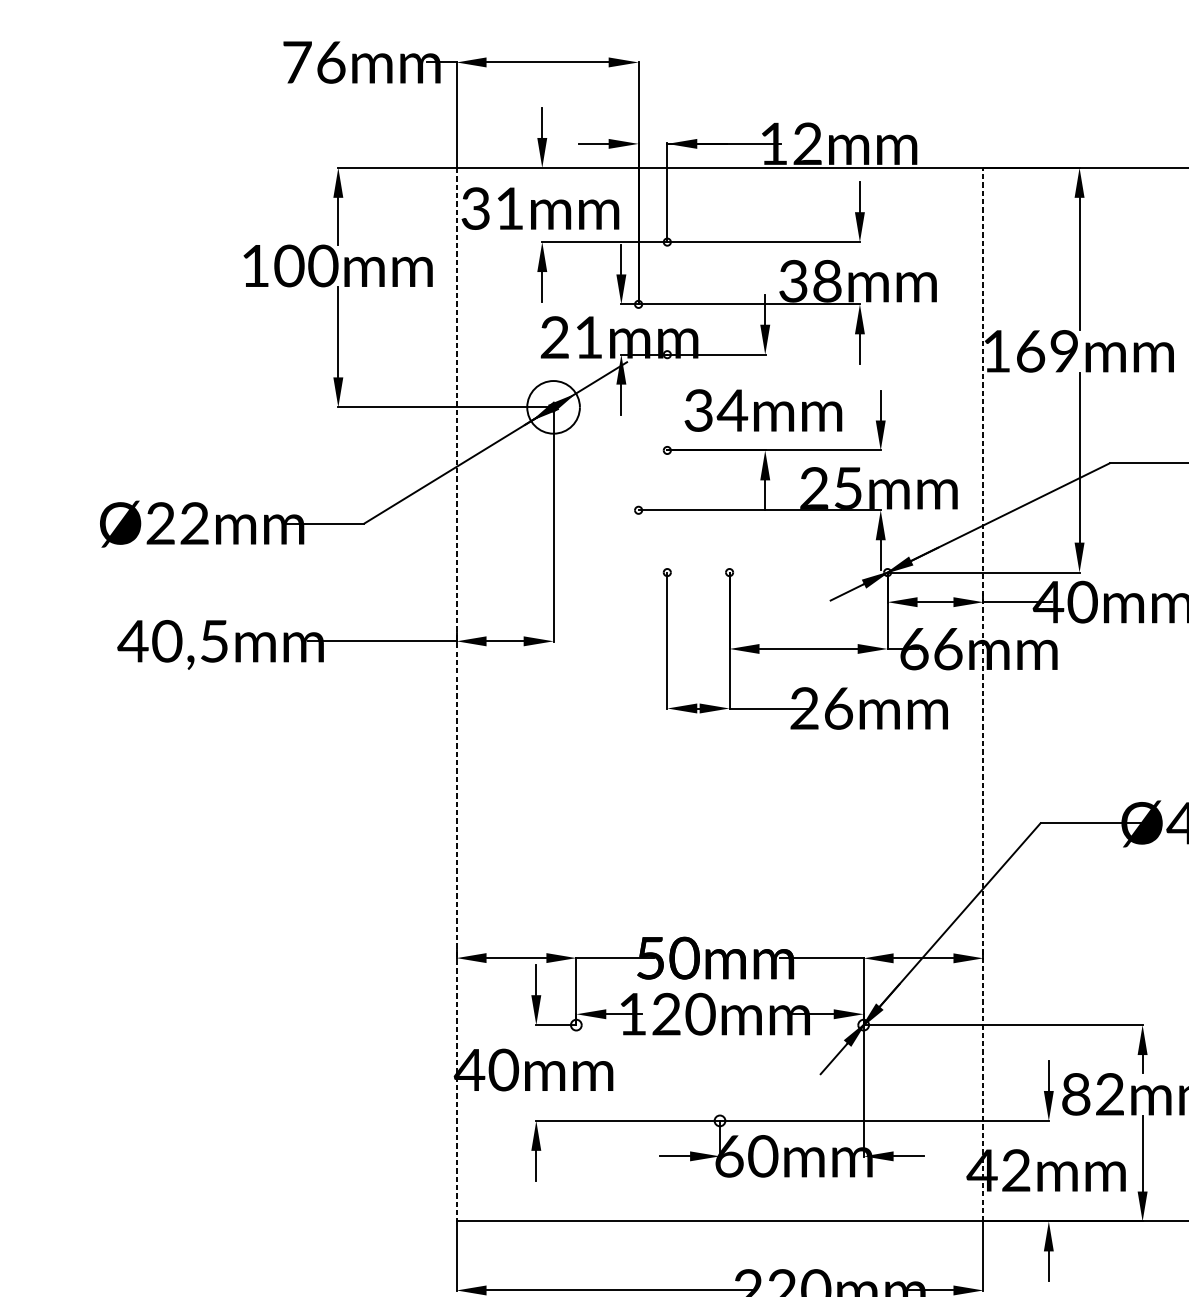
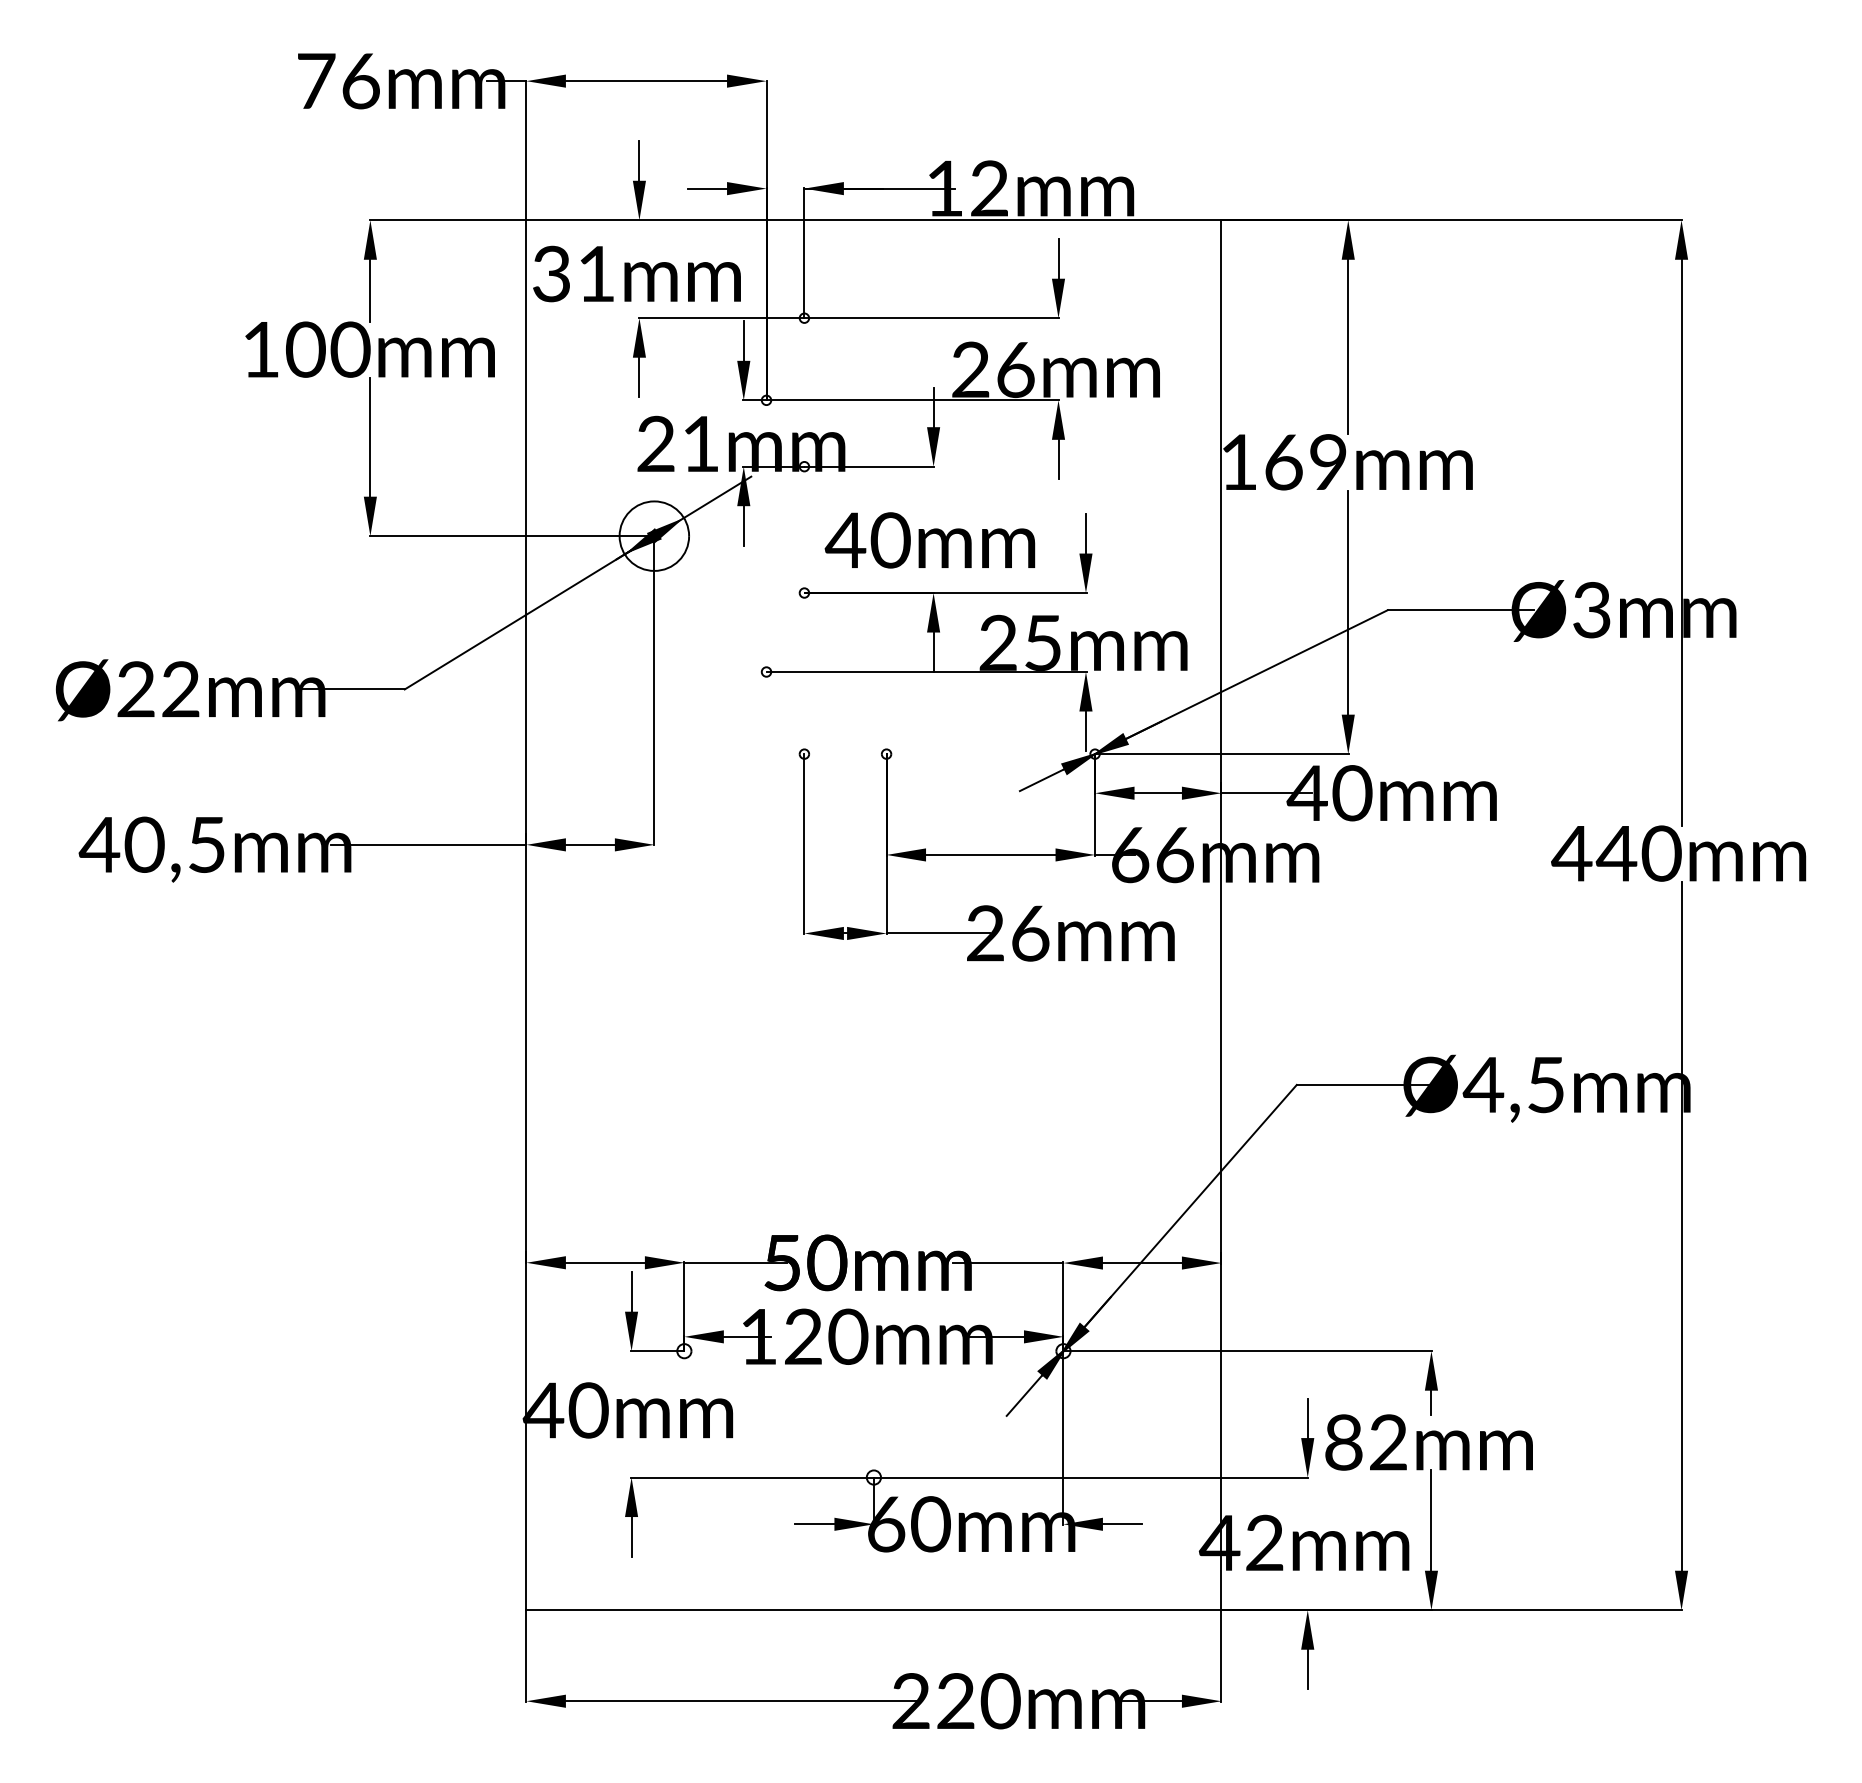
text: (810, 281) -> (993, 369), 38mm -> 26mm
text: (715, 410) -> (867, 540), 34mm -> 40mm
line: (456, 694) -> (526, 915), dashed -> solid
line: (983, 694) -> (1221, 915), dashed -> solid

